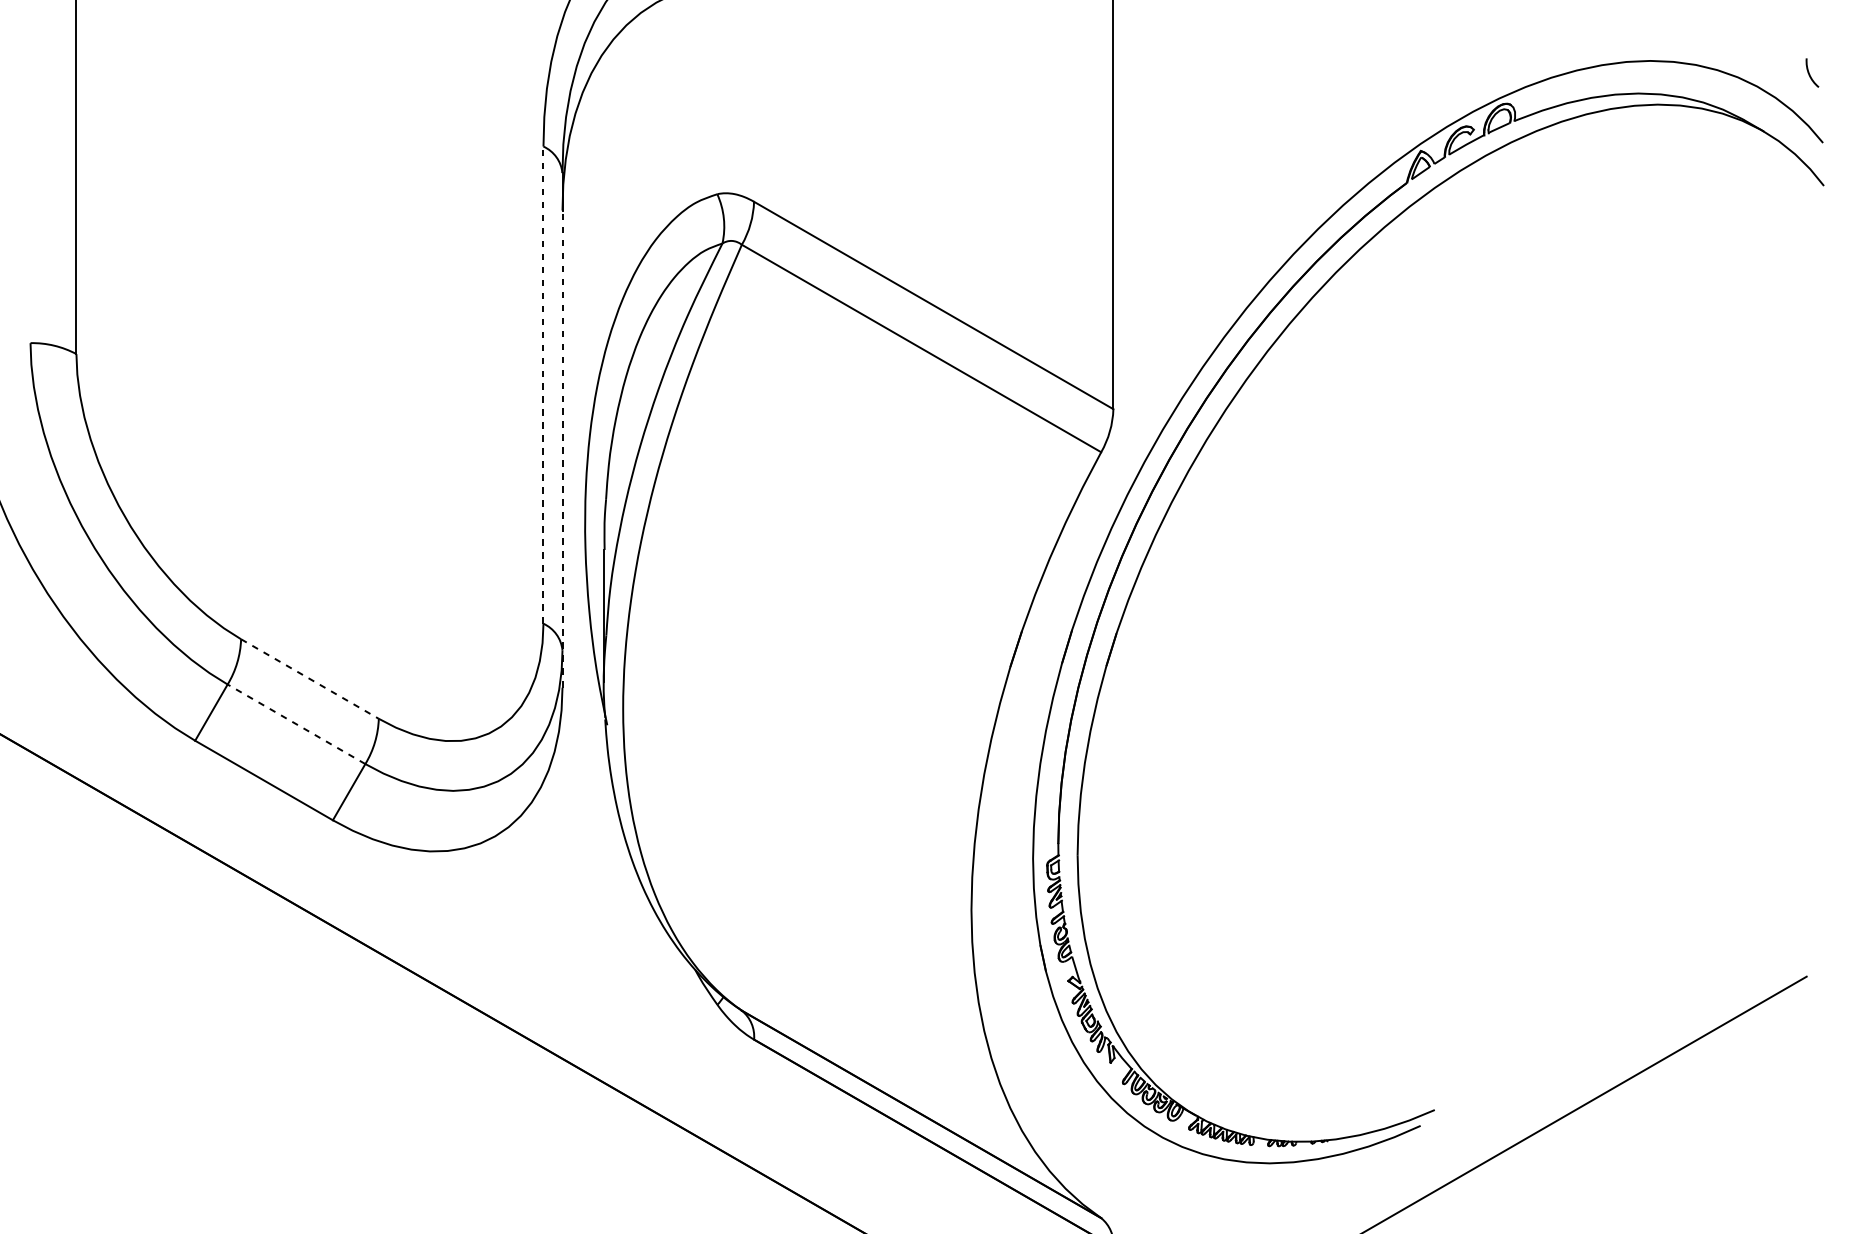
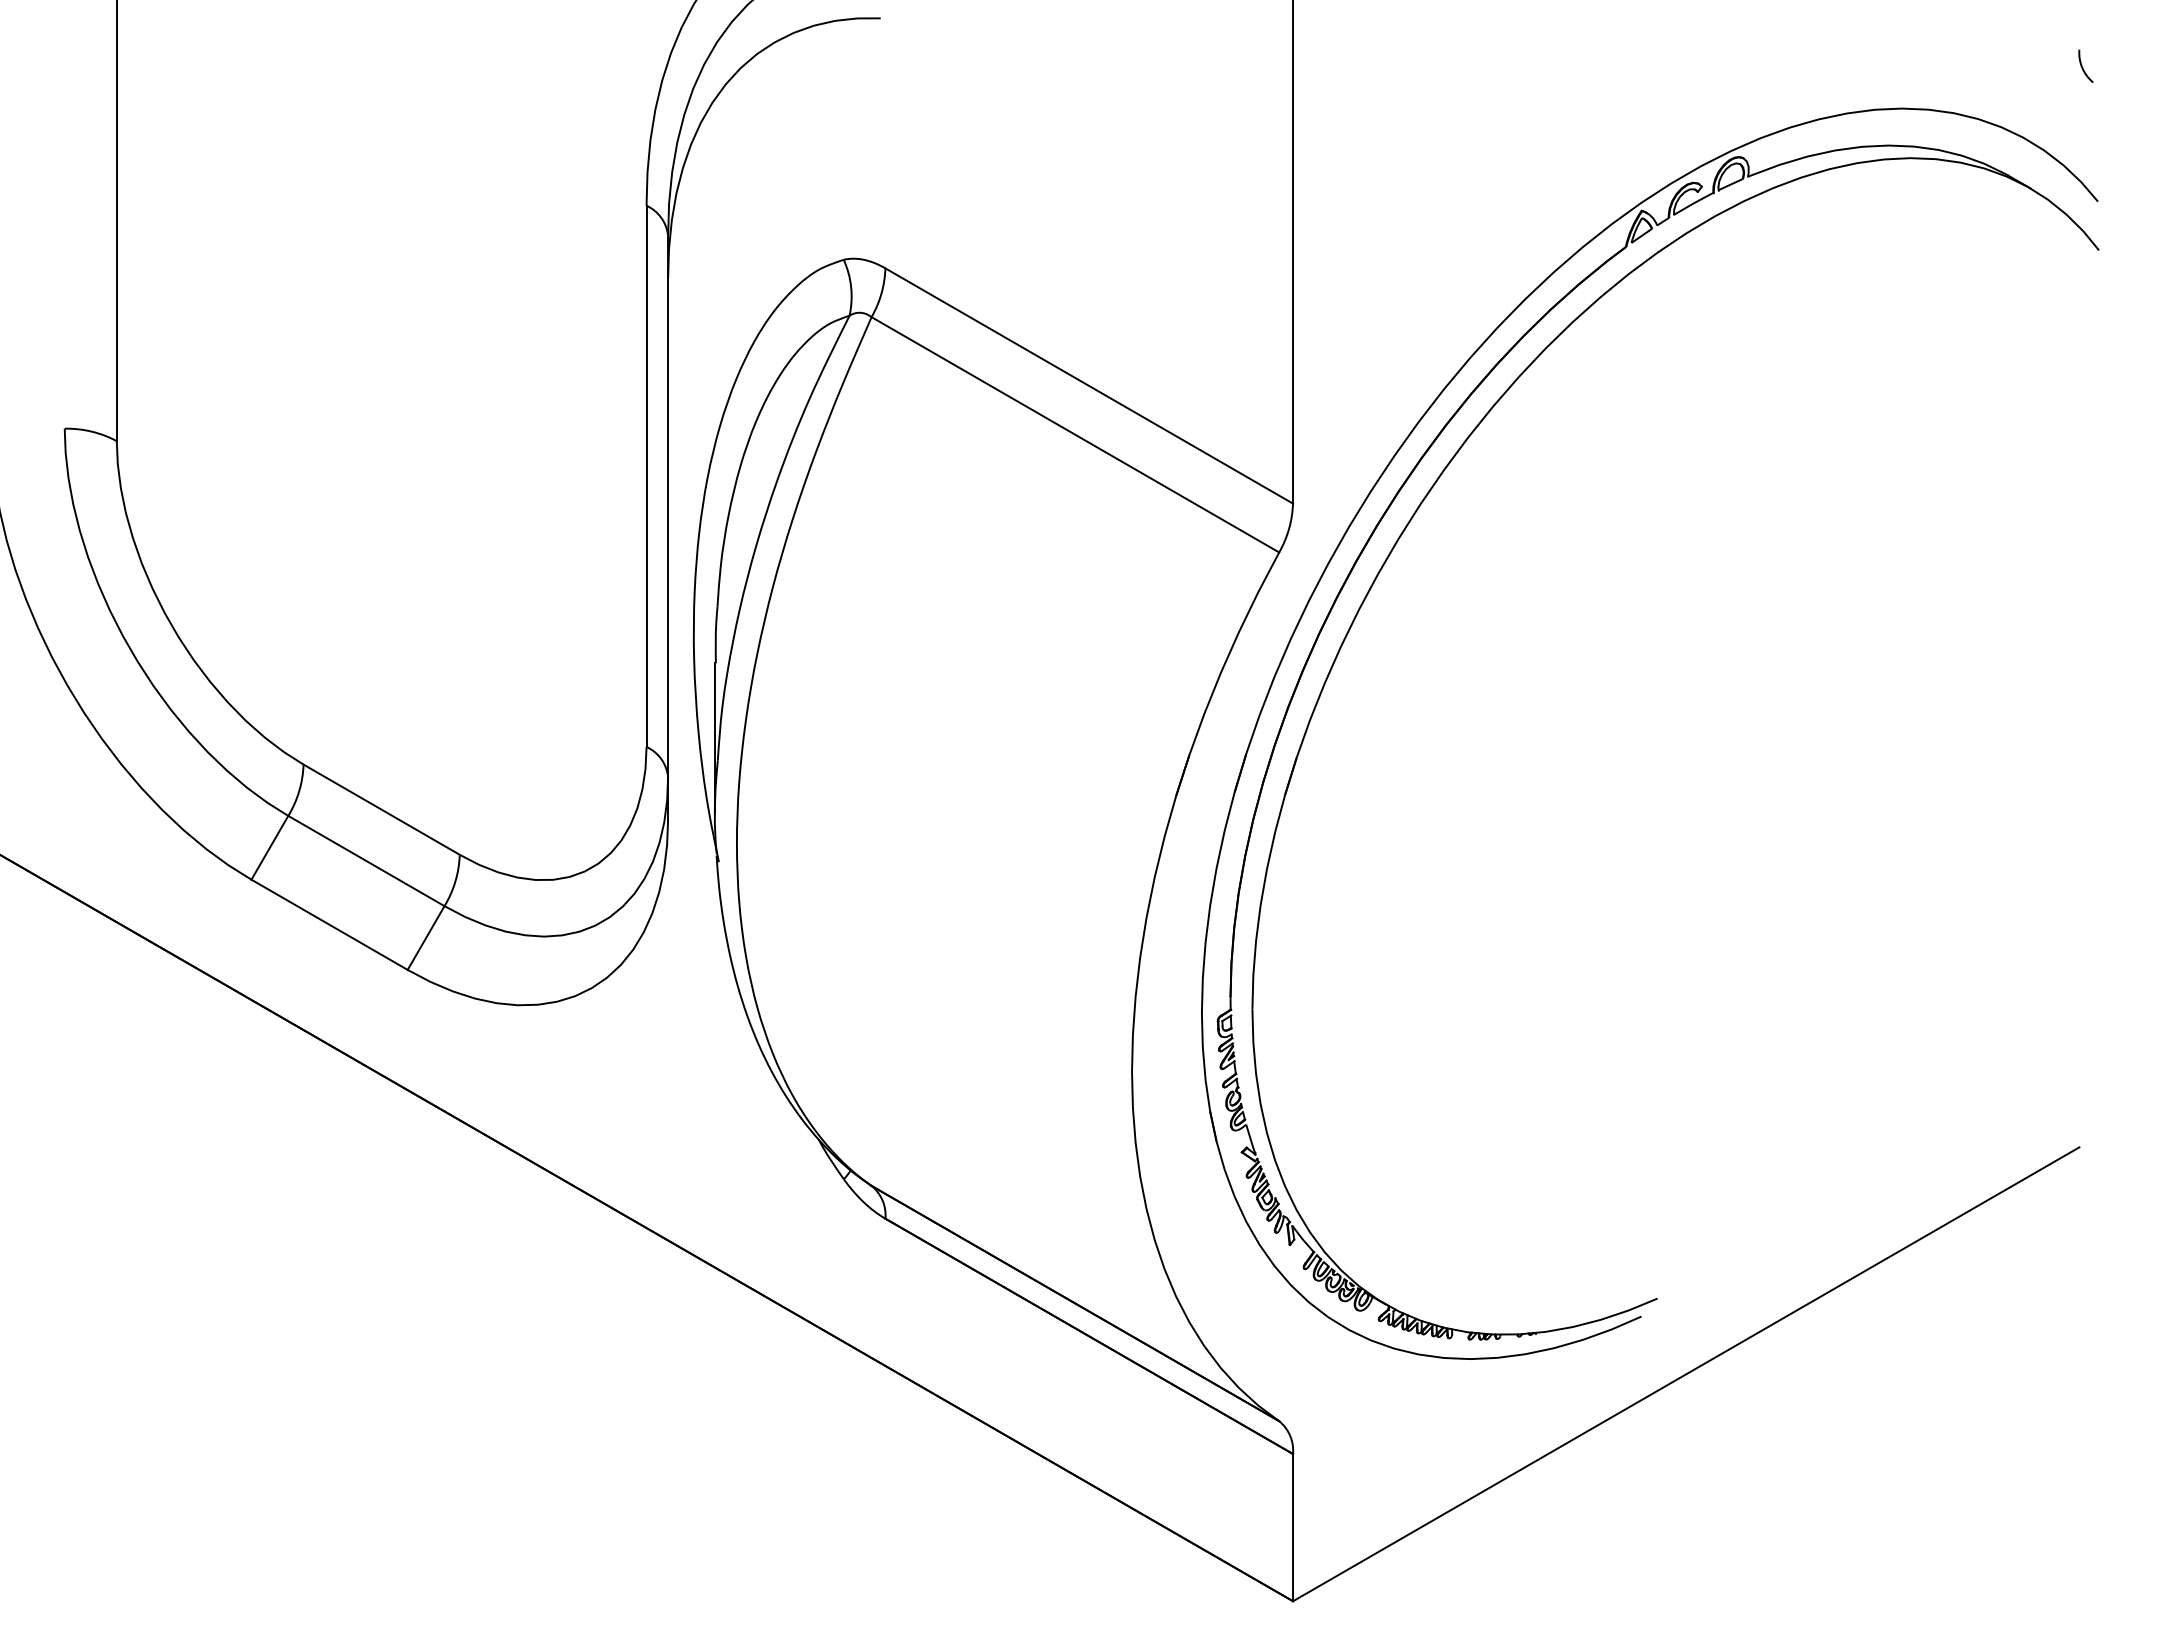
arc: (1810, 74) -> (2083, 67), moved
line: (543, 385) -> (646, 476), dashed -> solid
line: (562, 448) -> (668, 548), dashed -> solid
line: (310, 678) -> (382, 809), dashed -> solid
line: (295, 723) -> (365, 860), dashed -> solid

